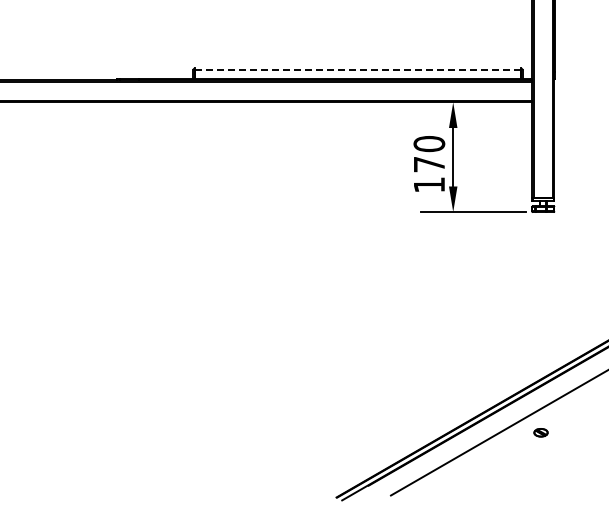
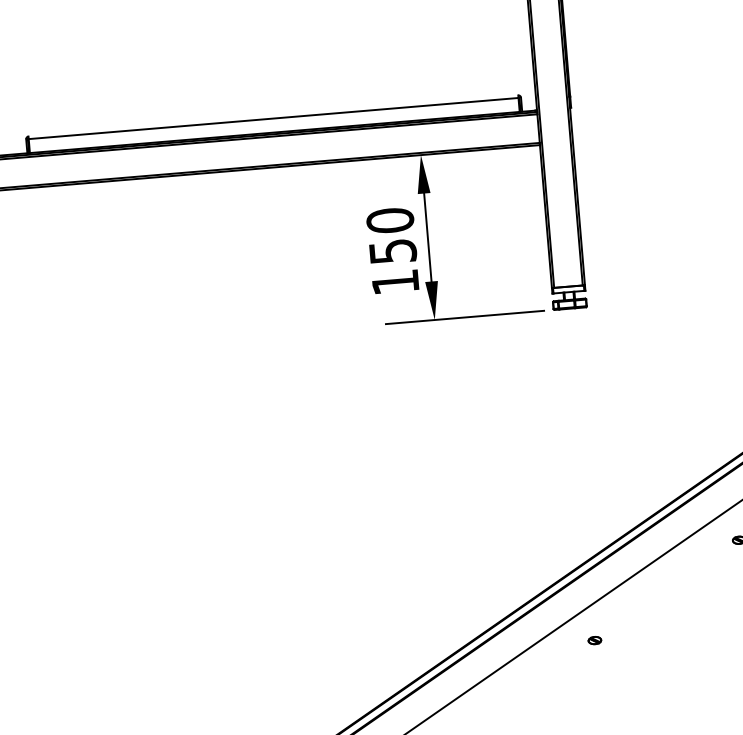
line: (357, 70) -> (272, 119), dashed -> solid
text: (429, 164) -> (393, 251), 170 -> 150
part: (541, 432) -> (595, 640), size x0.62

